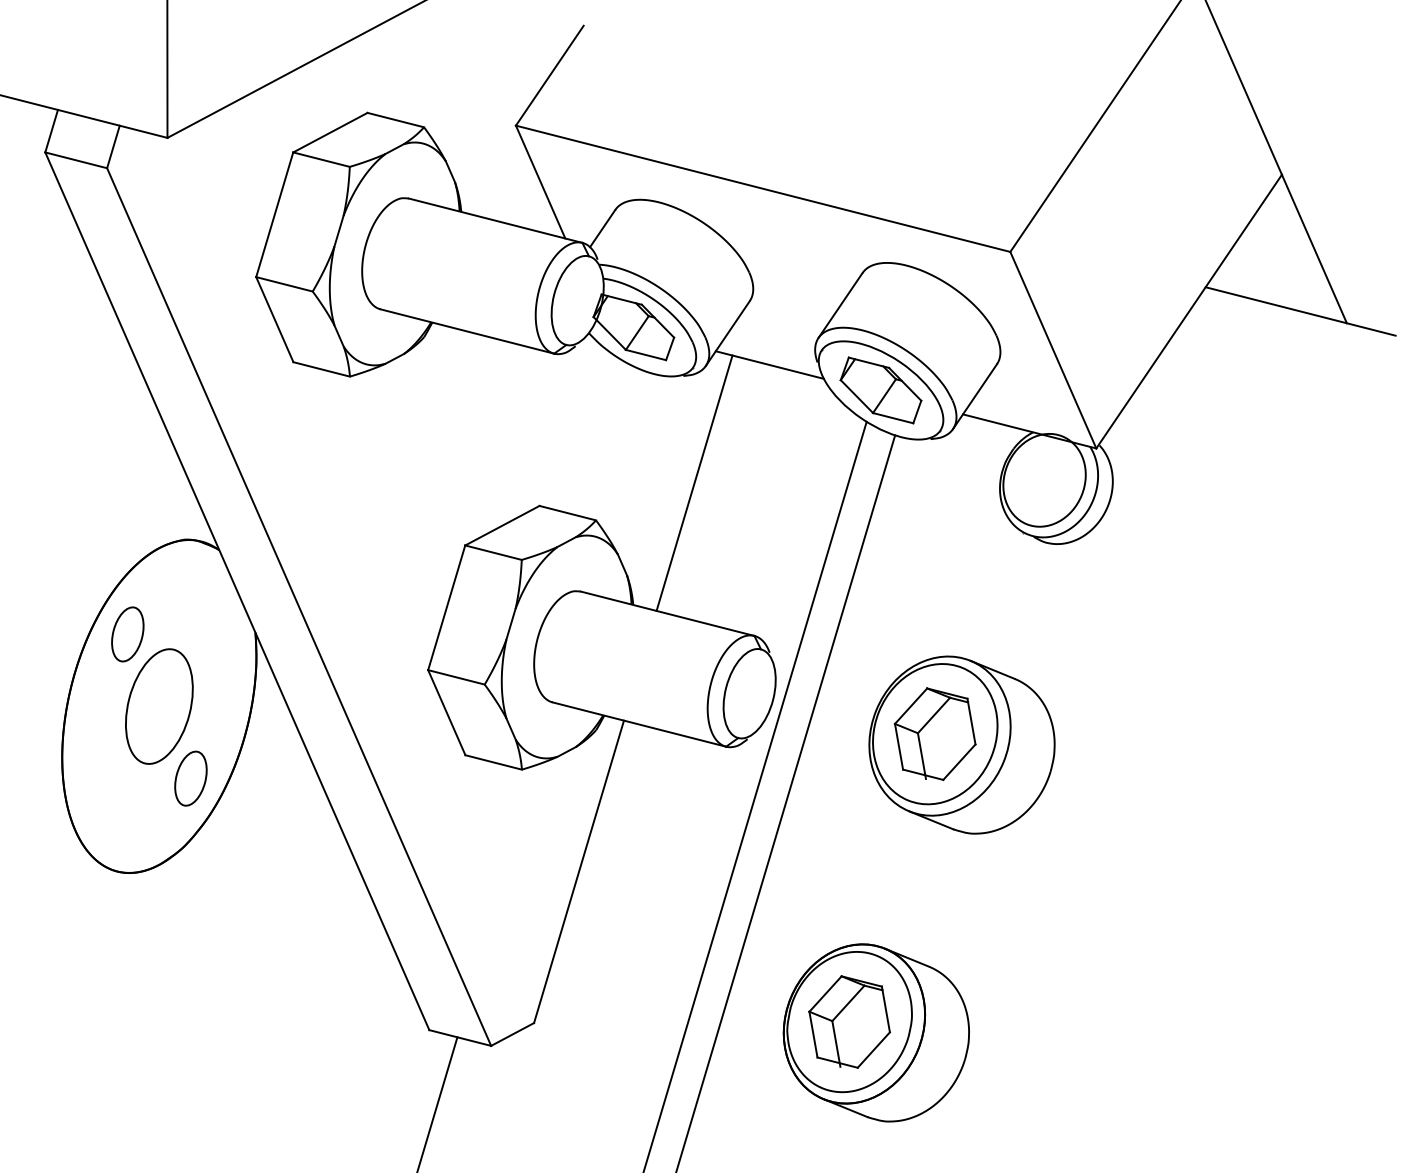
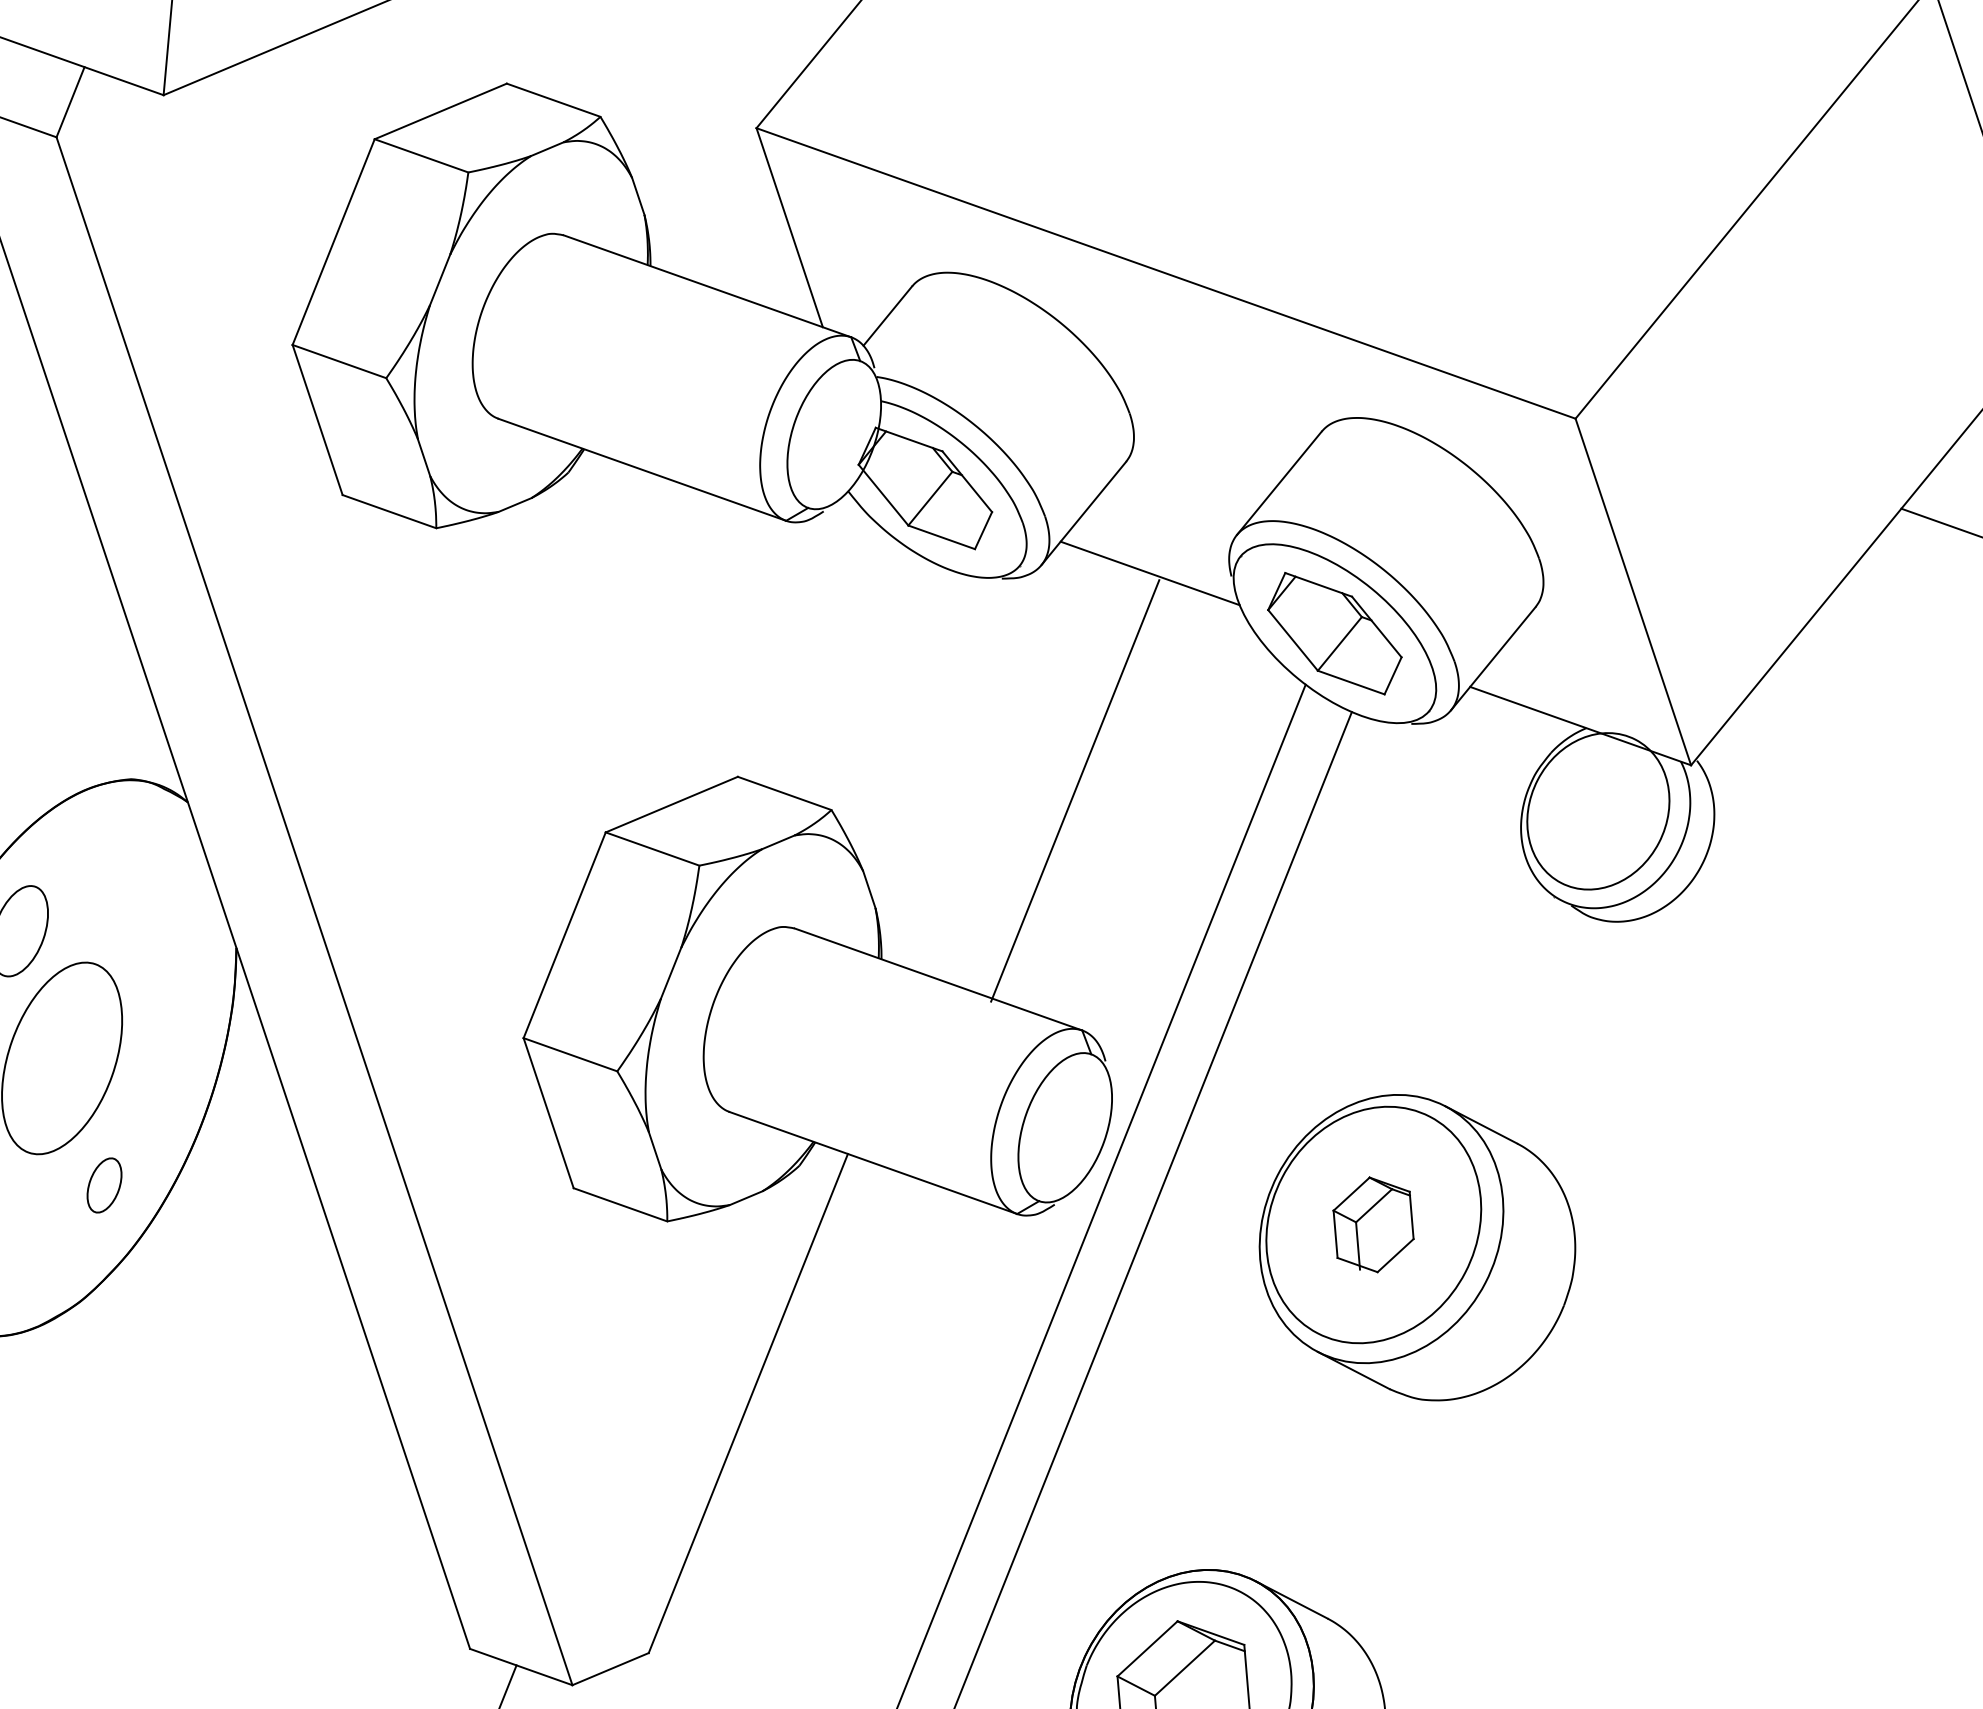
line: (694, 482) -> (1075, 789), moved
part: (934, 733) -> (1372, 1223), size x0.6
part: (190, 778) -> (103, 1185), size x0.6

